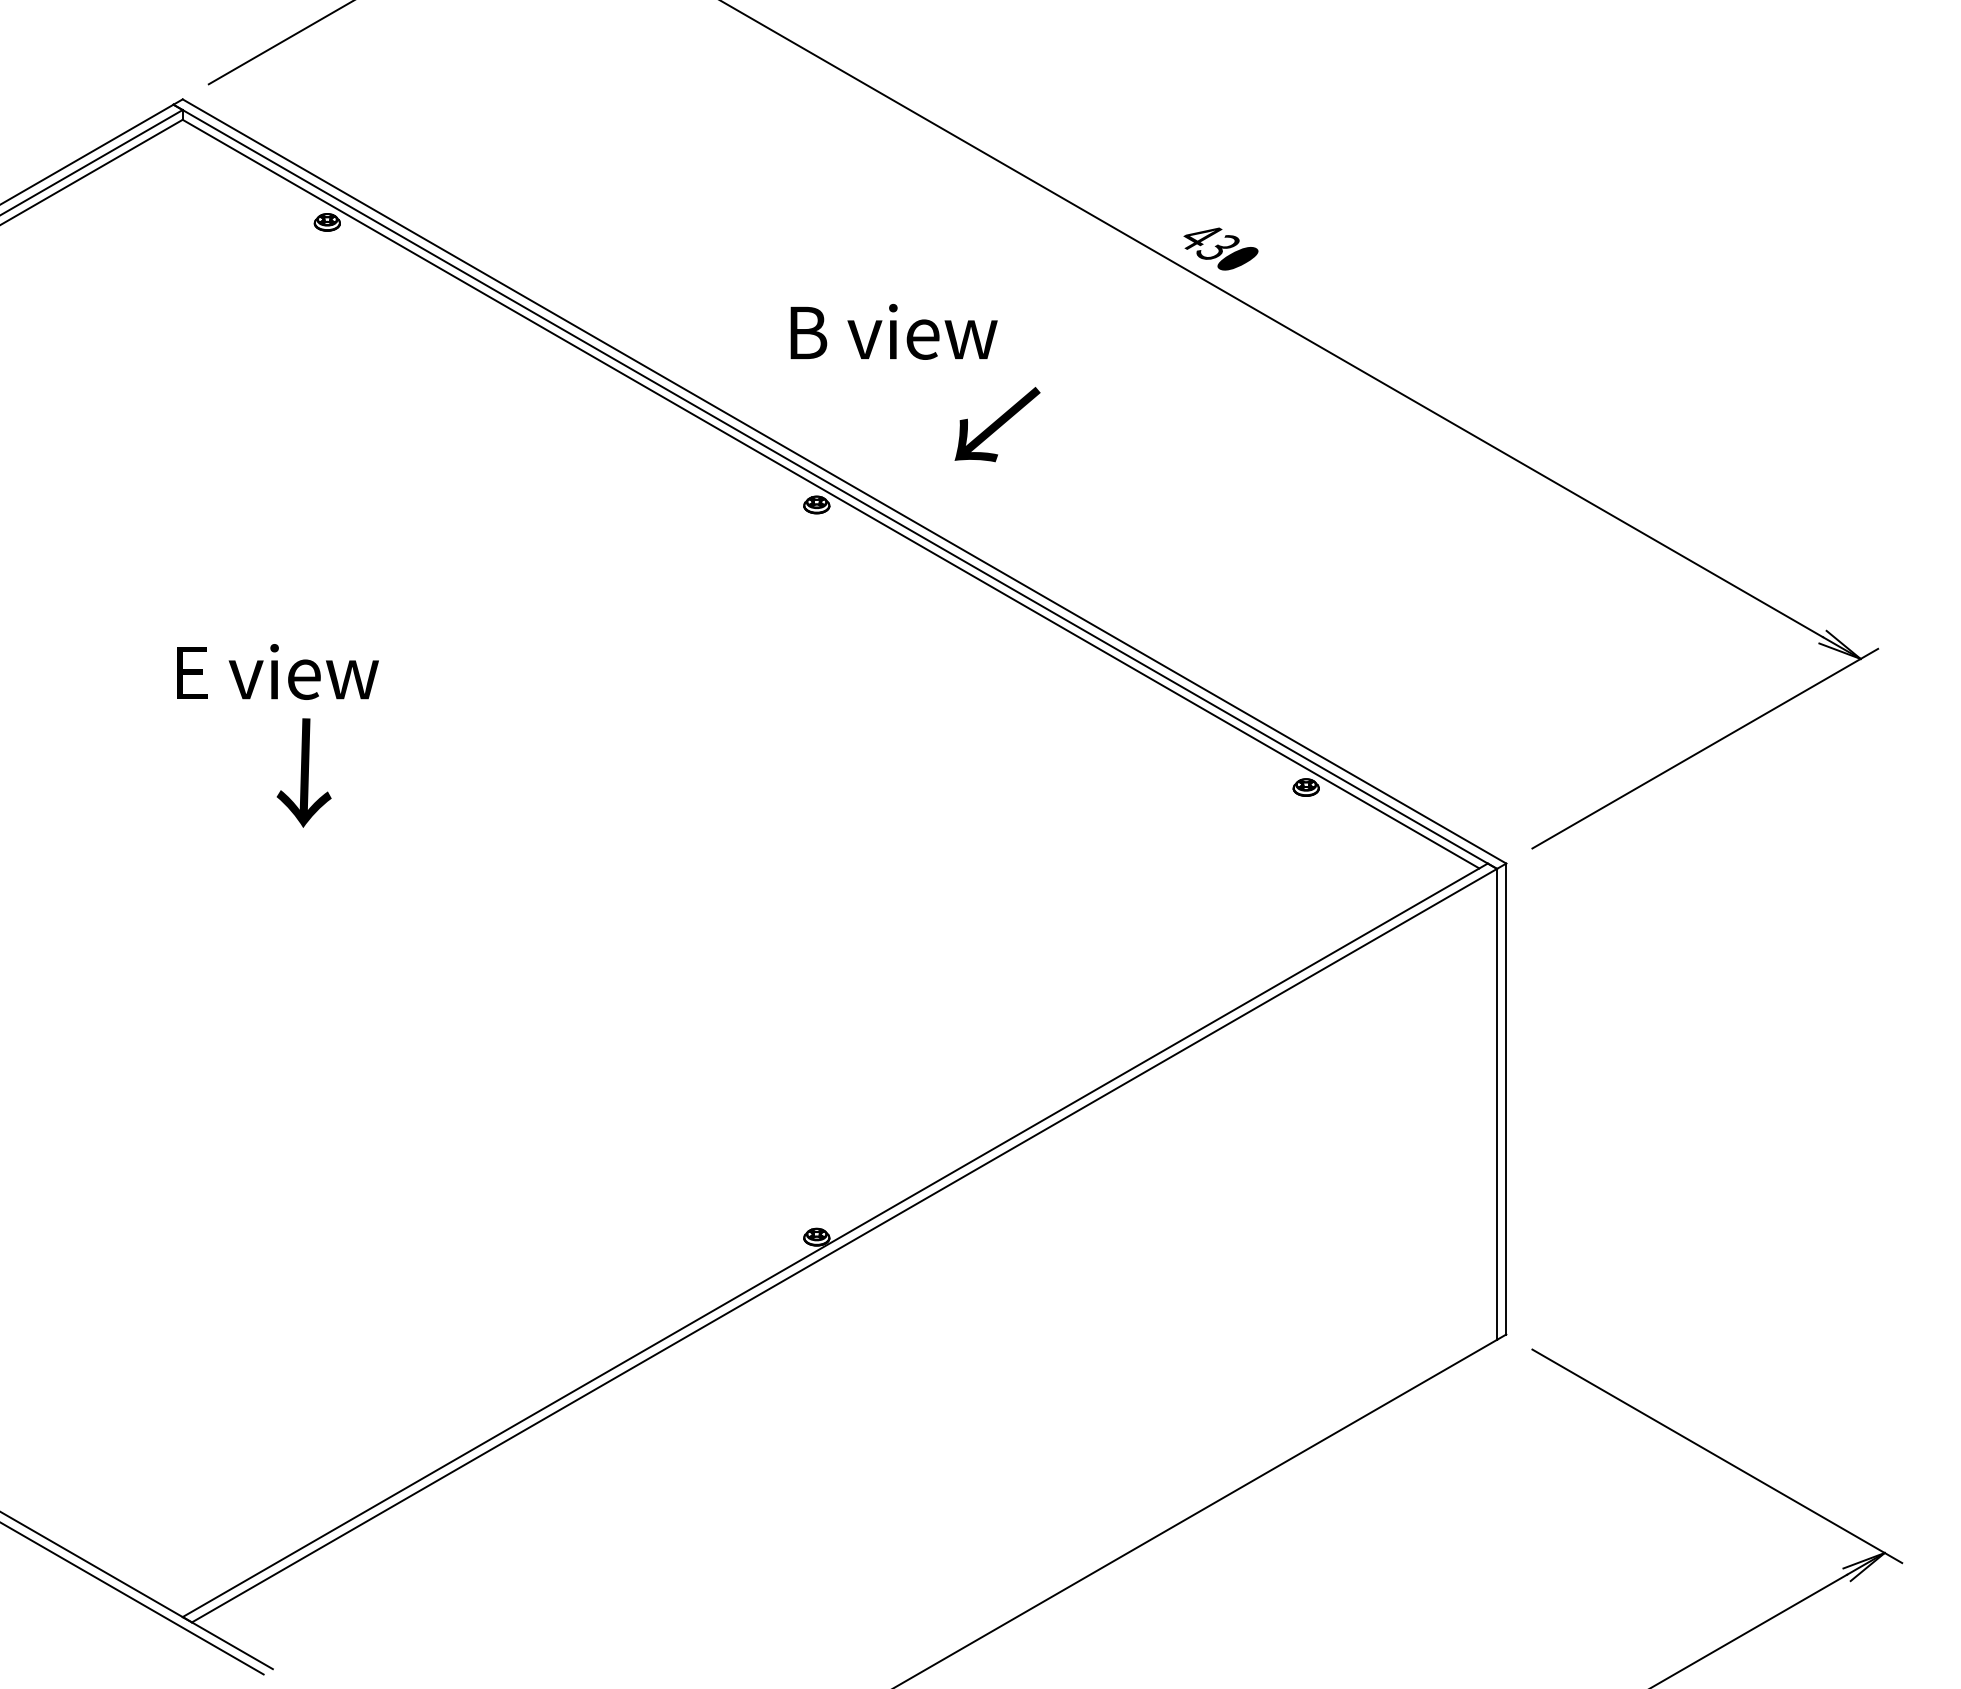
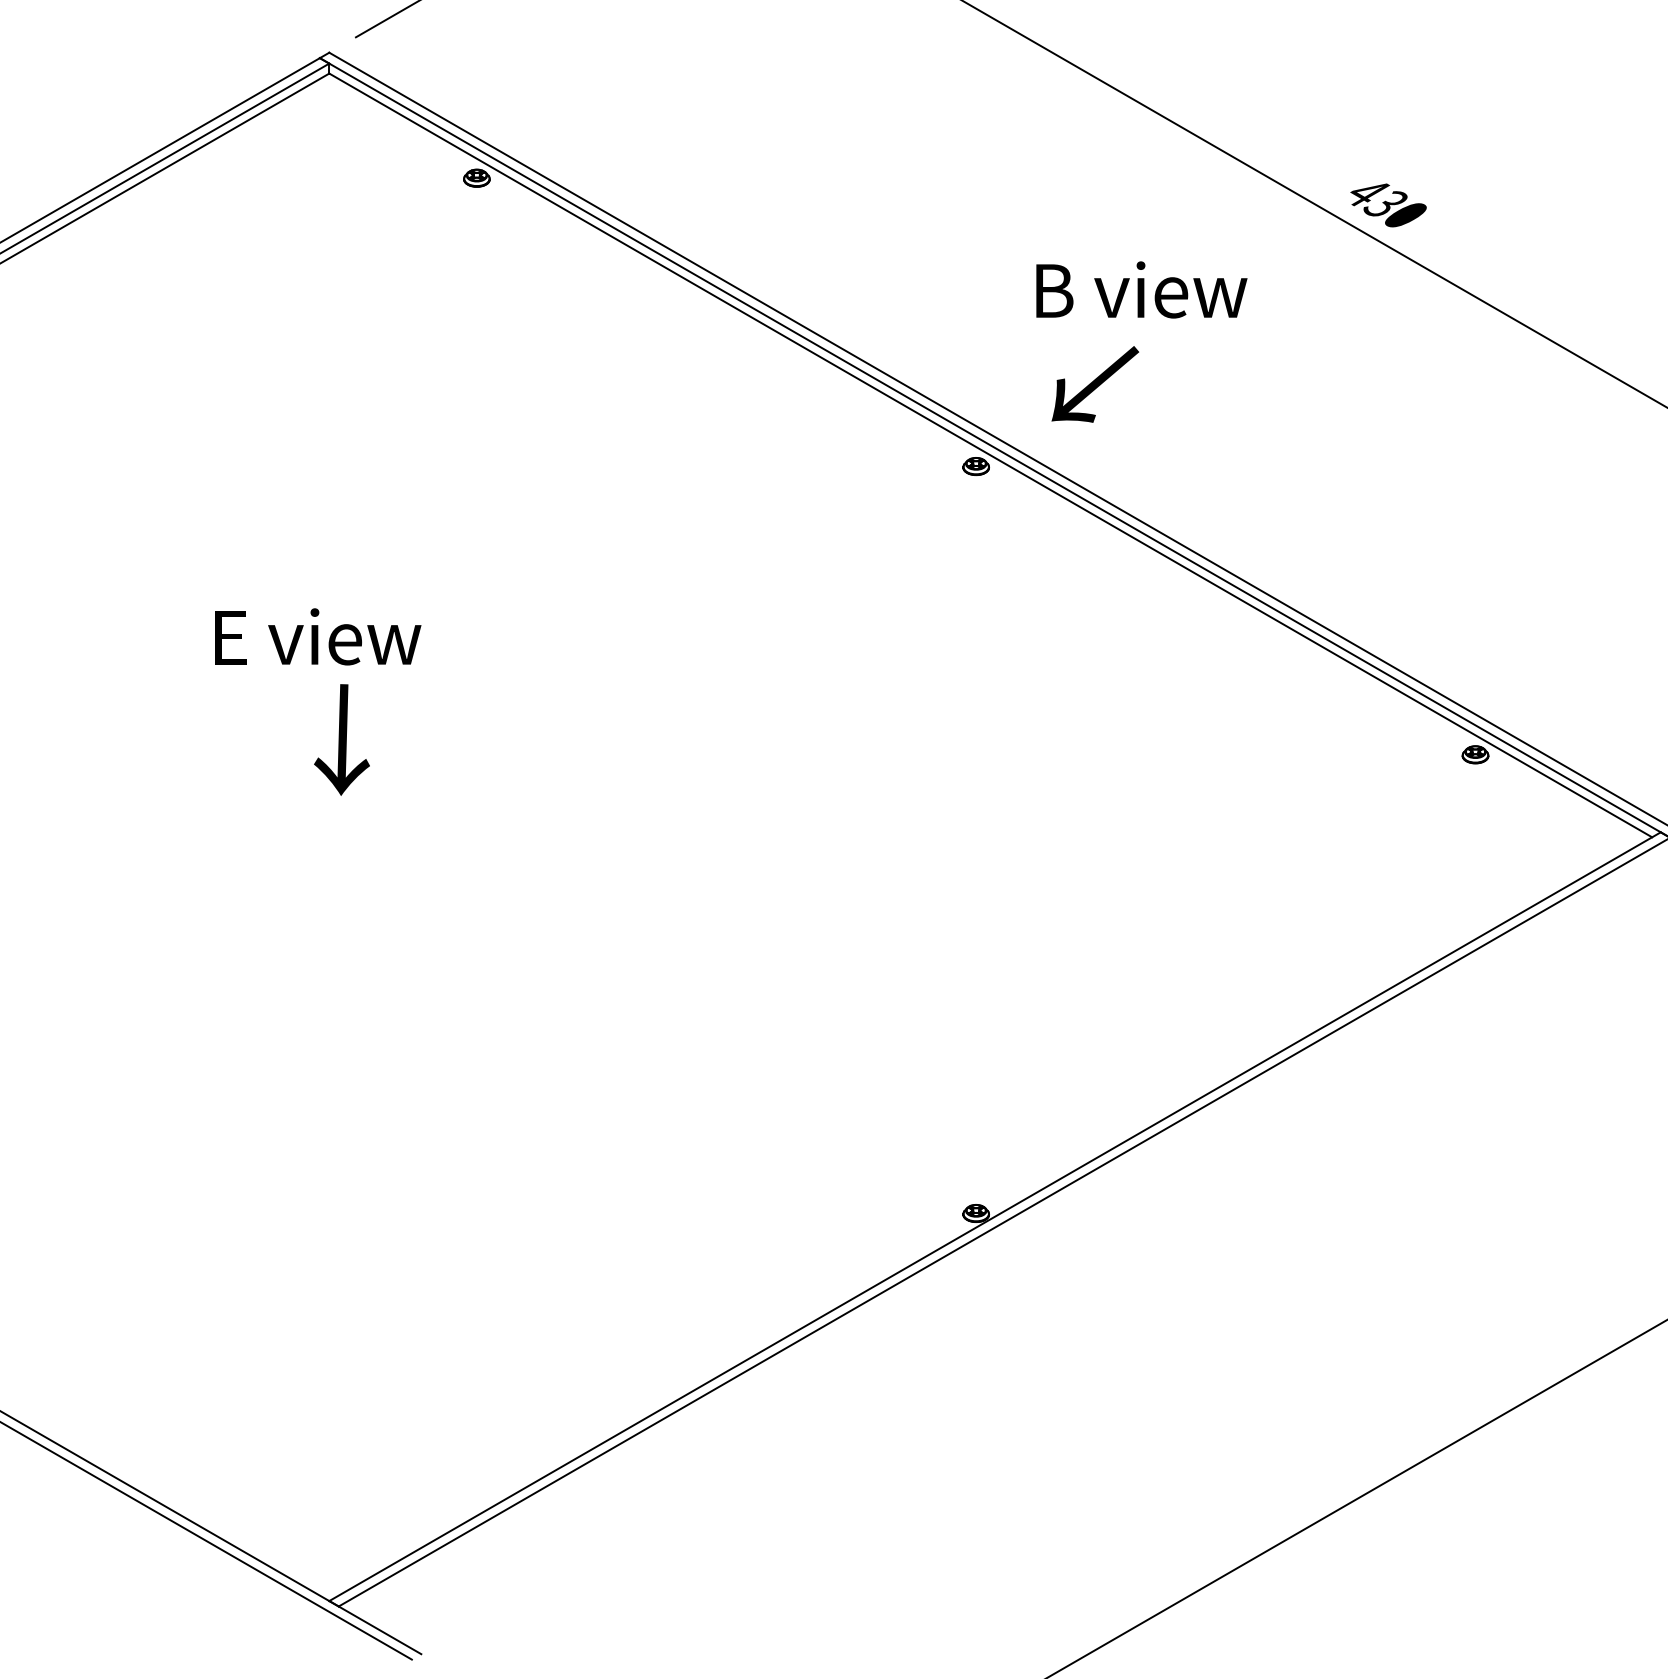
text: (893, 331) -> (1141, 289), moved
text: (997, 424) -> (1095, 384), moved
text: (277, 671) -> (317, 636), moved
text: (303, 772) -> (341, 739), moved

